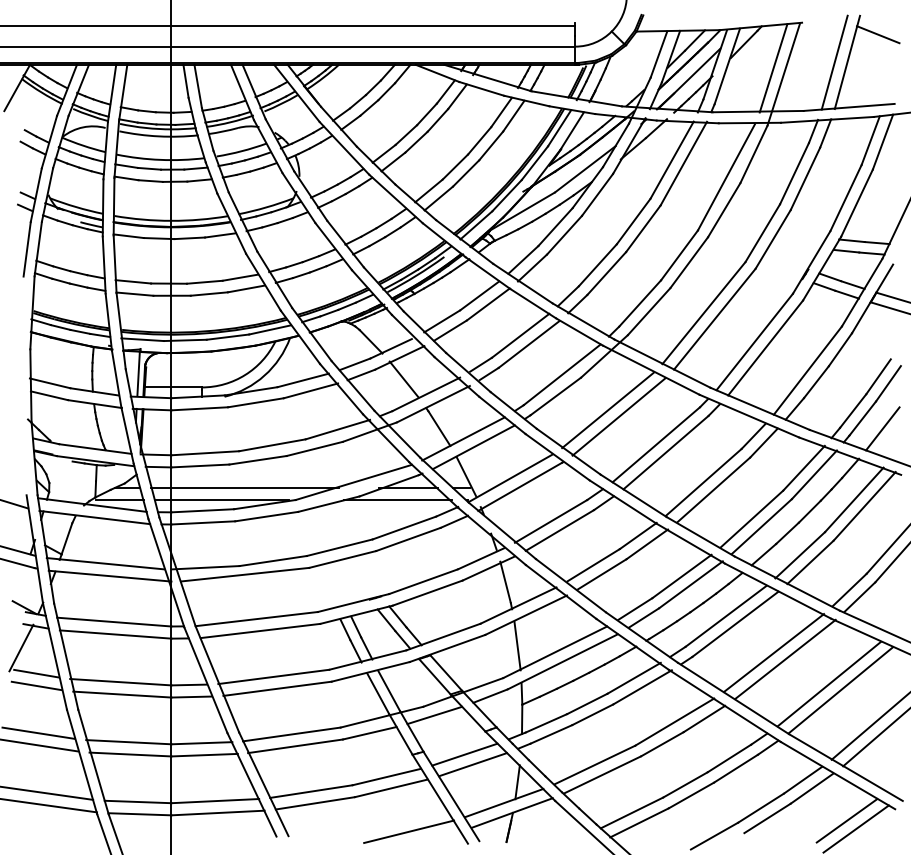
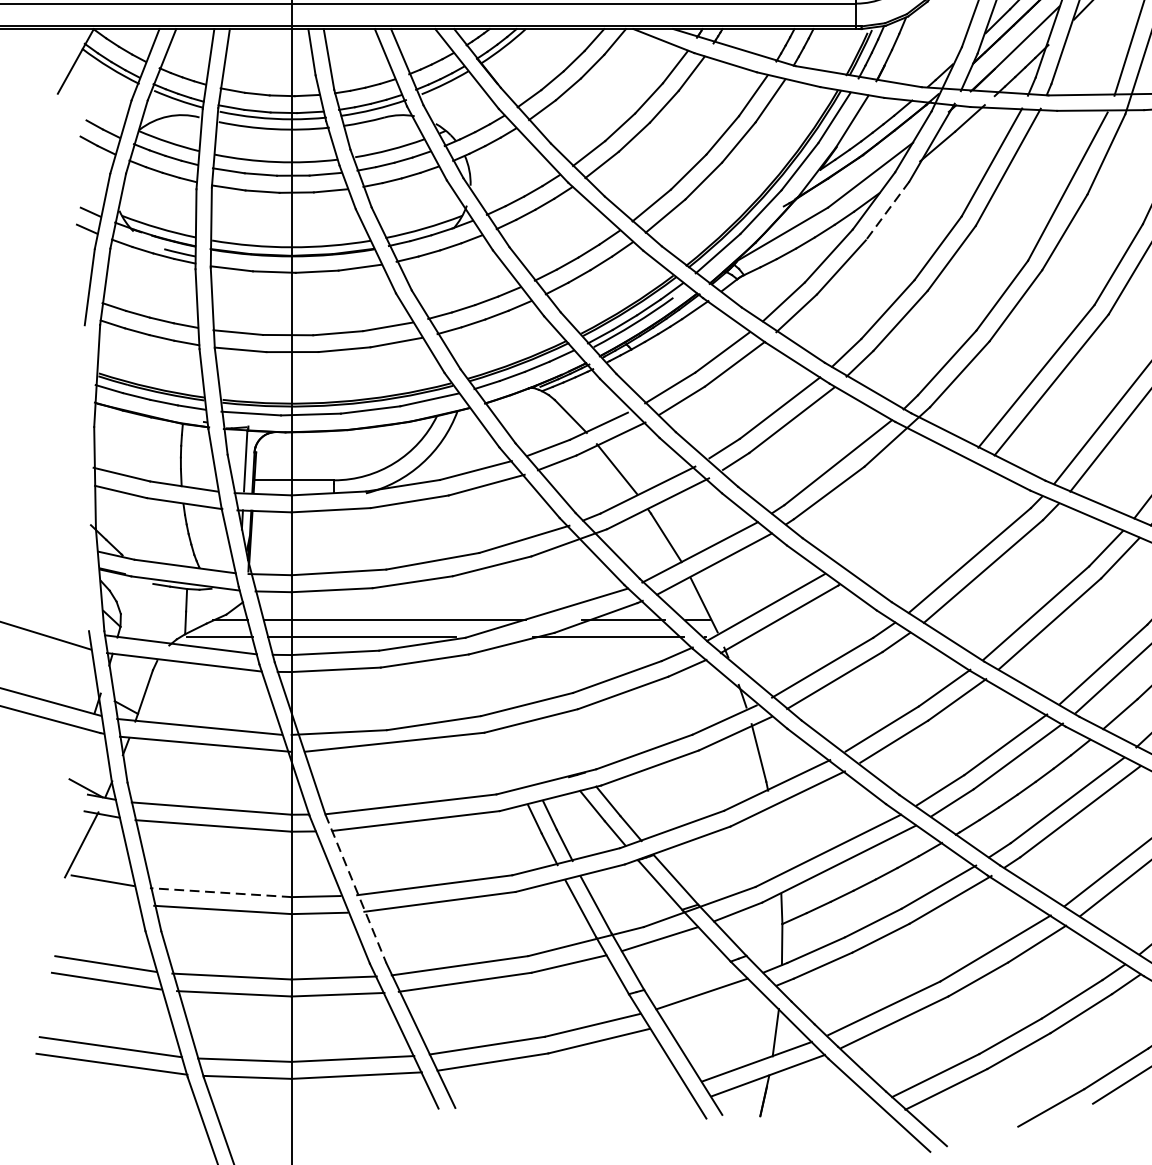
line: (597, 195) -> (887, 211), solid -> dashed
line: (607, 410) -> (901, 512), removed
line: (618, 416) -> (916, 520), removed
line: (517, 645) -> (775, 841), removed
line: (217, 679) -> (356, 888), solid -> dashed
line: (120, 682) -> (220, 893), solid -> dashed
line: (36, 685) -> (102, 897), removed
line: (472, 764) -> (712, 1007), removed
line: (409, 831) -> (624, 1101), removed

